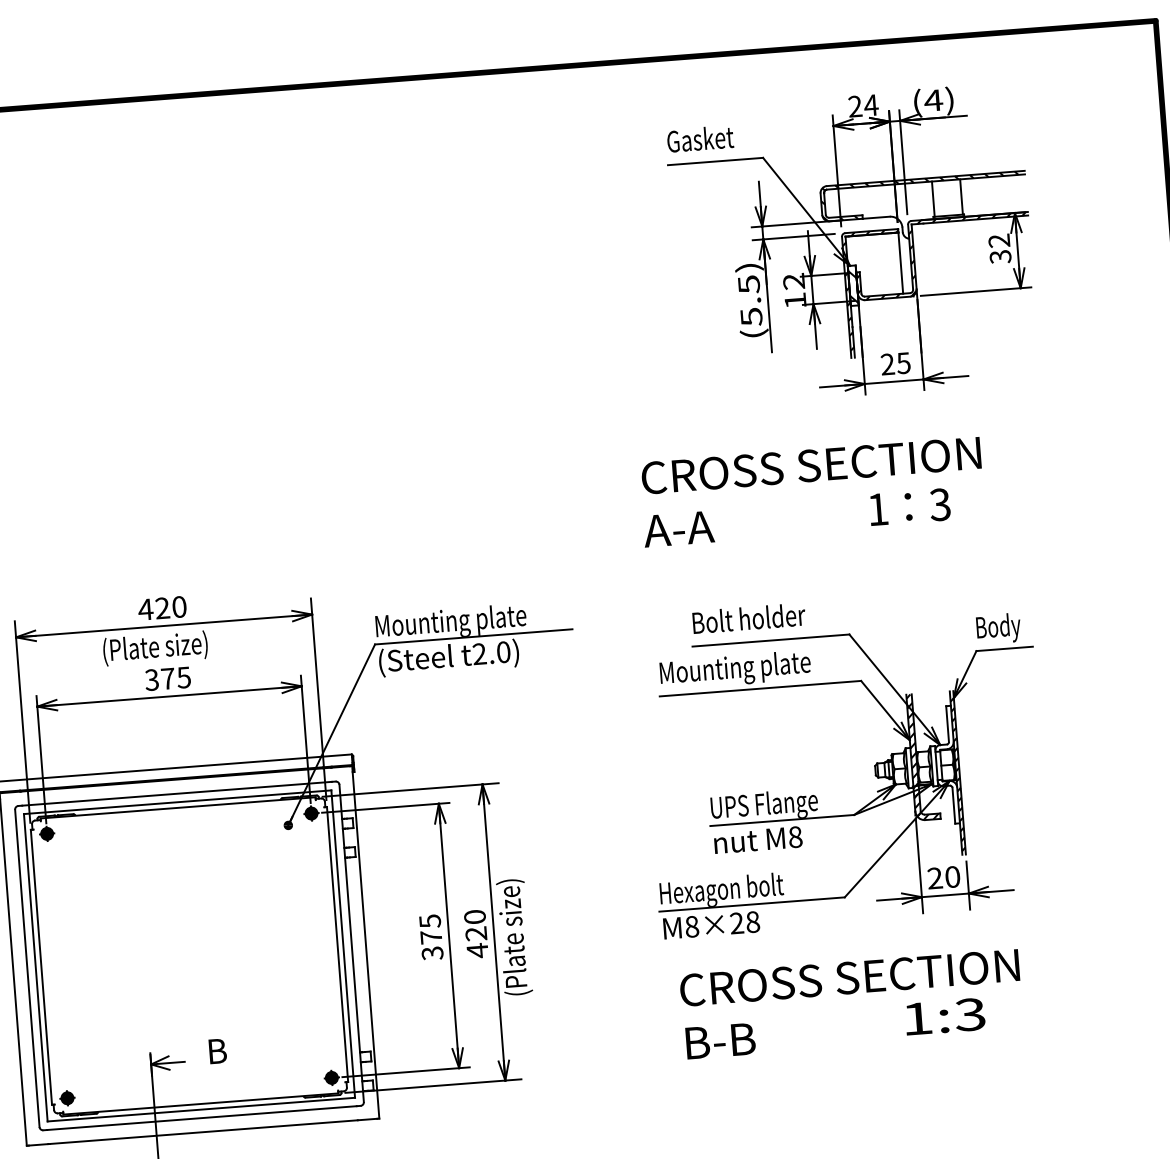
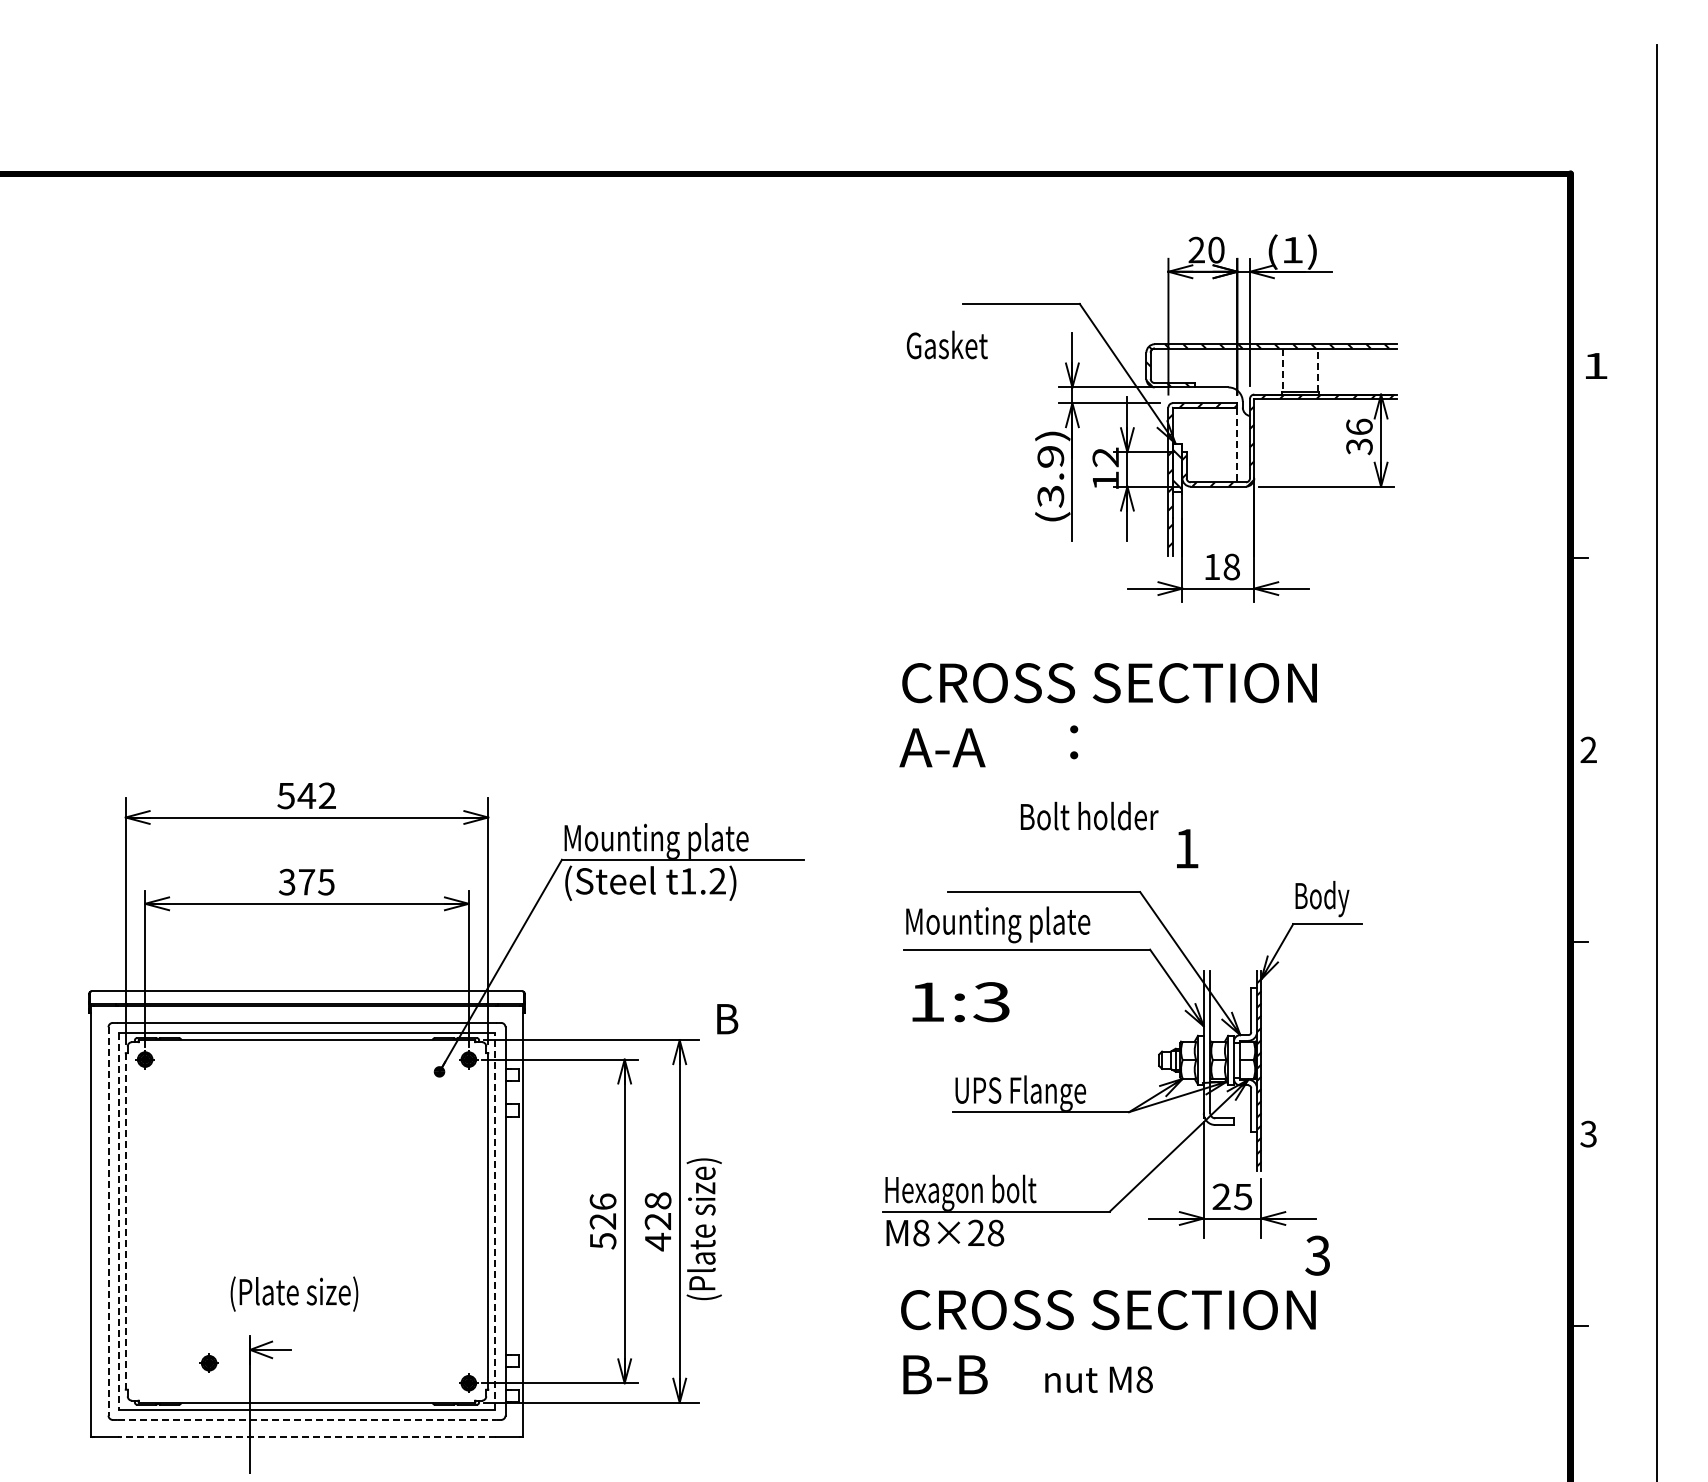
text: (933, 100) -> (1292, 250), (4) -> (1)
text: (871, 104) -> (1216, 249), 24 -> 20
text: (699, 138) -> (946, 344), moved
line: (961, 197) -> (1317, 370), solid -> dashed
line: (933, 199) -> (1283, 370), solid -> dashed
text: (999, 240) -> (1359, 426), 32 -> 36
line: (900, 263) -> (1237, 445), solid -> dashed
text: (750, 300) -> (1050, 476), (5.5) -> (3.9)
text: (895, 363) -> (1221, 566), 25 -> 18
text: (939, 504) -> (1317, 1255), moved
text: (908, 507) -> (1074, 742), moved
text: (878, 509) -> (1187, 848), moved
text: (161, 608) -> (305, 795), 420 -> 542
text: (748, 617) -> (1089, 815), moved
text: (155, 647) -> (294, 1293), moved
text: (491, 653) -> (702, 881), t2.0) -> t1.2)
hatch: (922, 756) -> (1217, 1047), removed
text: (757, 839) -> (1098, 1379), moved
text: (952, 876) -> (1242, 1196), 20 -> 25
text: (475, 916) -> (658, 1200), 420 -> 428
text: (430, 937) -> (602, 1221), 375 -> 526
line: (343, 943) -> (495, 1220), solid -> dashed
line: (41, 966) -> (125, 1220), solid -> dashed
line: (35, 967) -> (118, 1221), solid -> dashed
line: (27, 968) -> (108, 1221), solid -> dashed
text: (944, 1017) -> (960, 1002), moved
text: (217, 1051) -> (727, 1019), moved
part: (66, 1097) -> (208, 1362), moved
line: (202, 1117) -> (307, 1419), solid -> dashed
line: (202, 1132) -> (306, 1437), solid -> dashed

